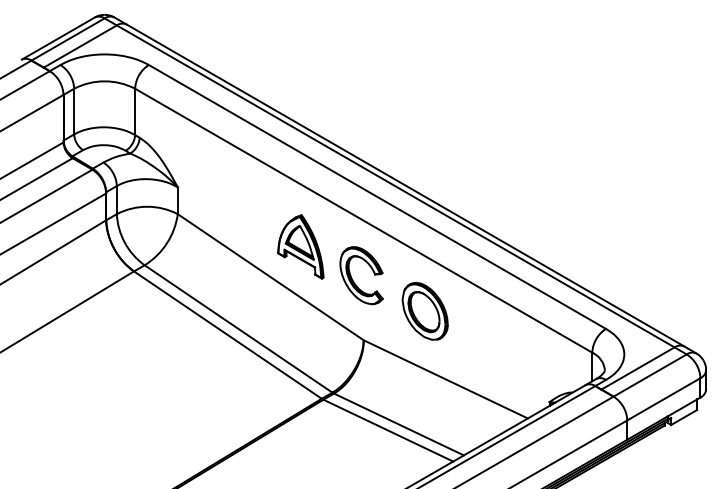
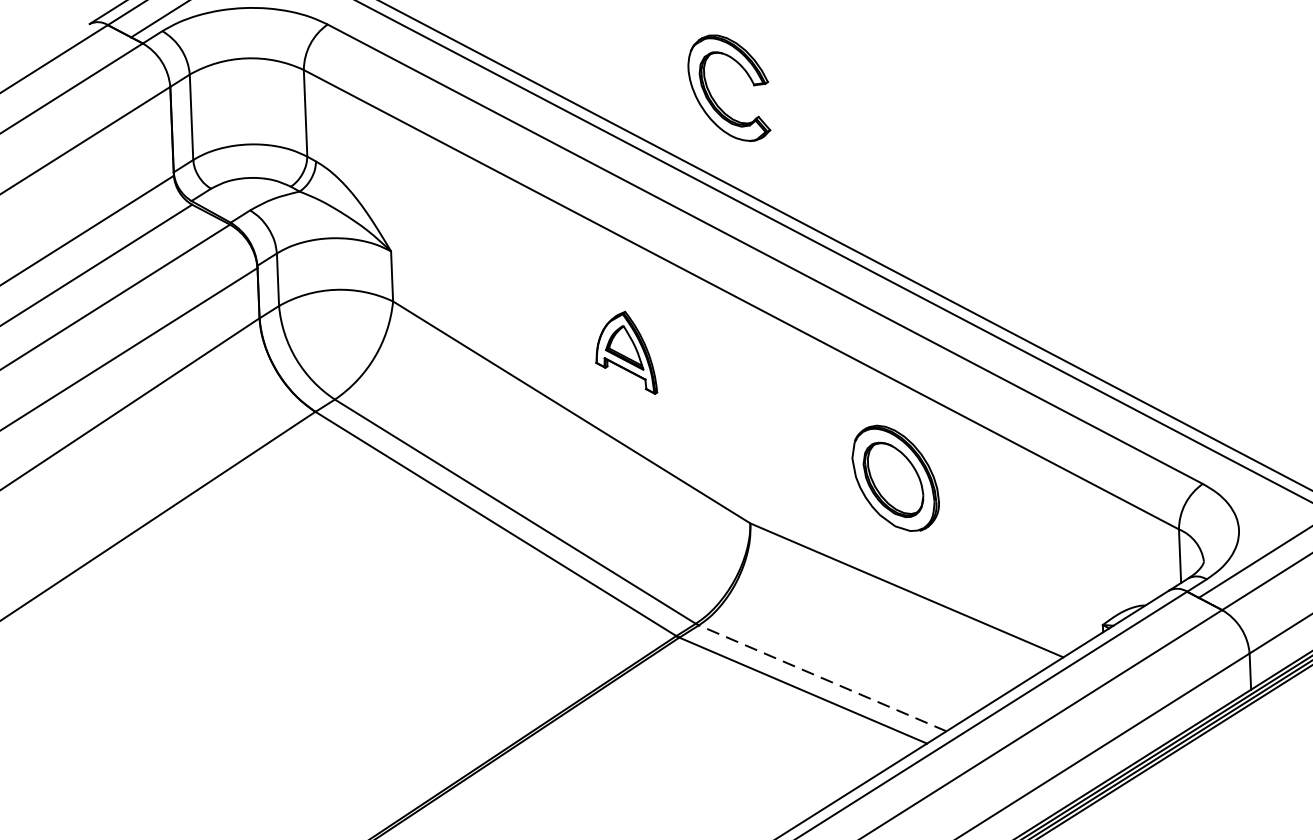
part: (300, 246) -> (625, 352), size x0.7
part: (352, 277) -> (712, 92), moved
part: (424, 311) -> (894, 478), moved
line: (398, 424) -> (821, 678), solid -> dashed

